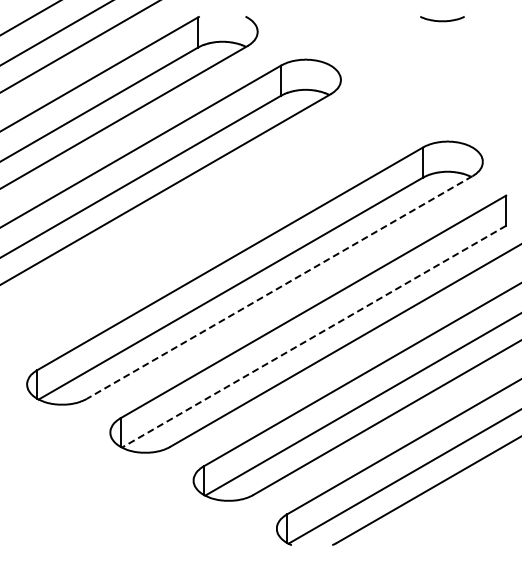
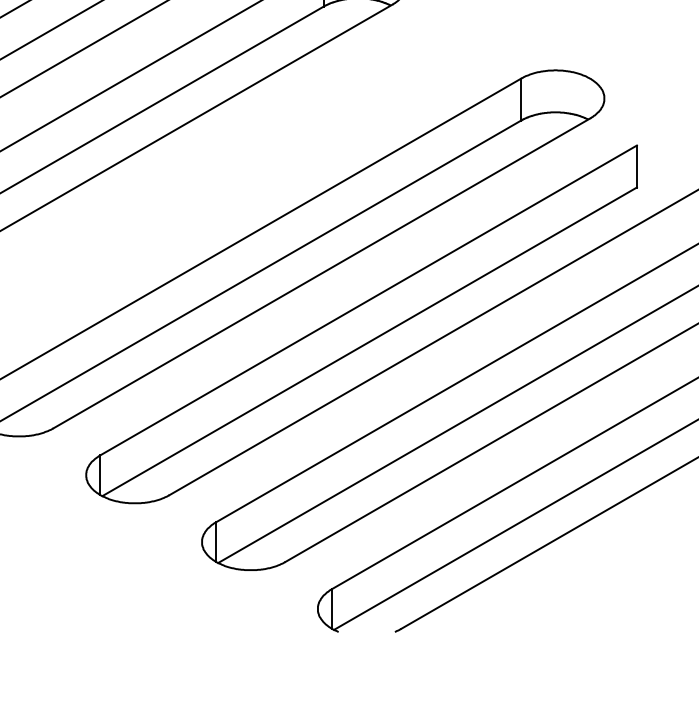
line: (279, 287) -> (321, 273), dashed -> solid
line: (314, 336) -> (370, 341), dashed -> solid

